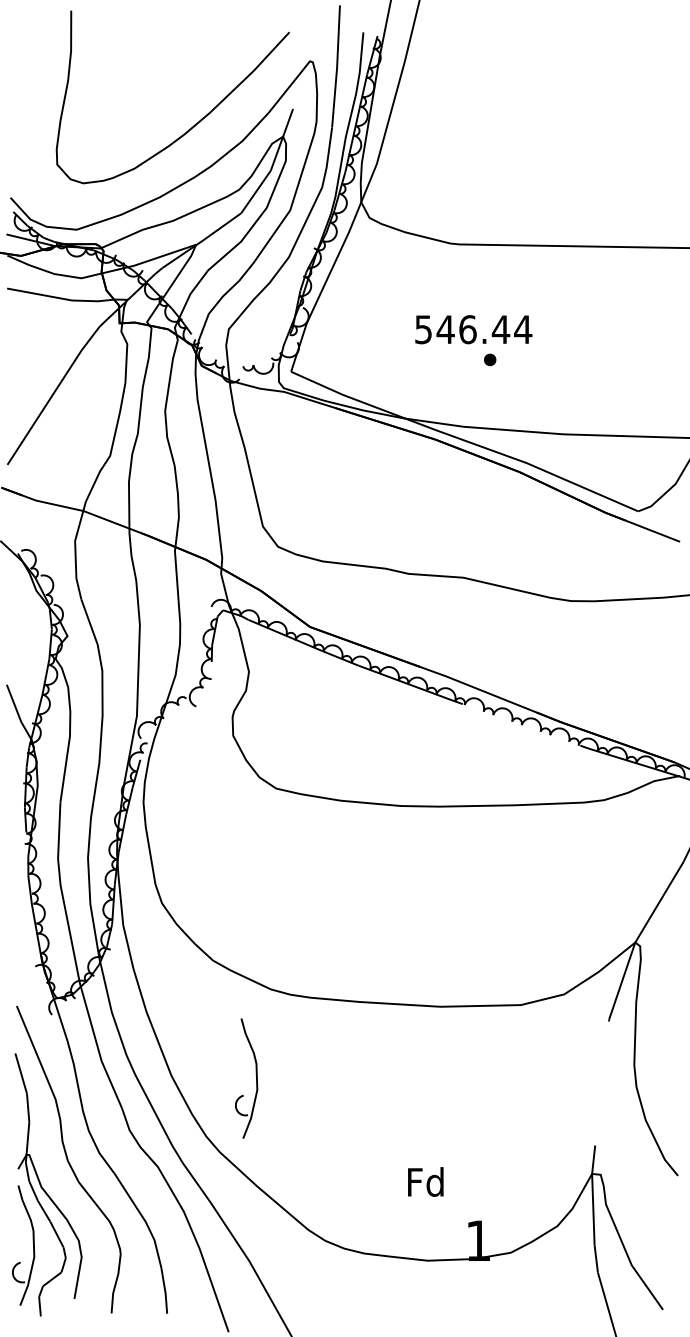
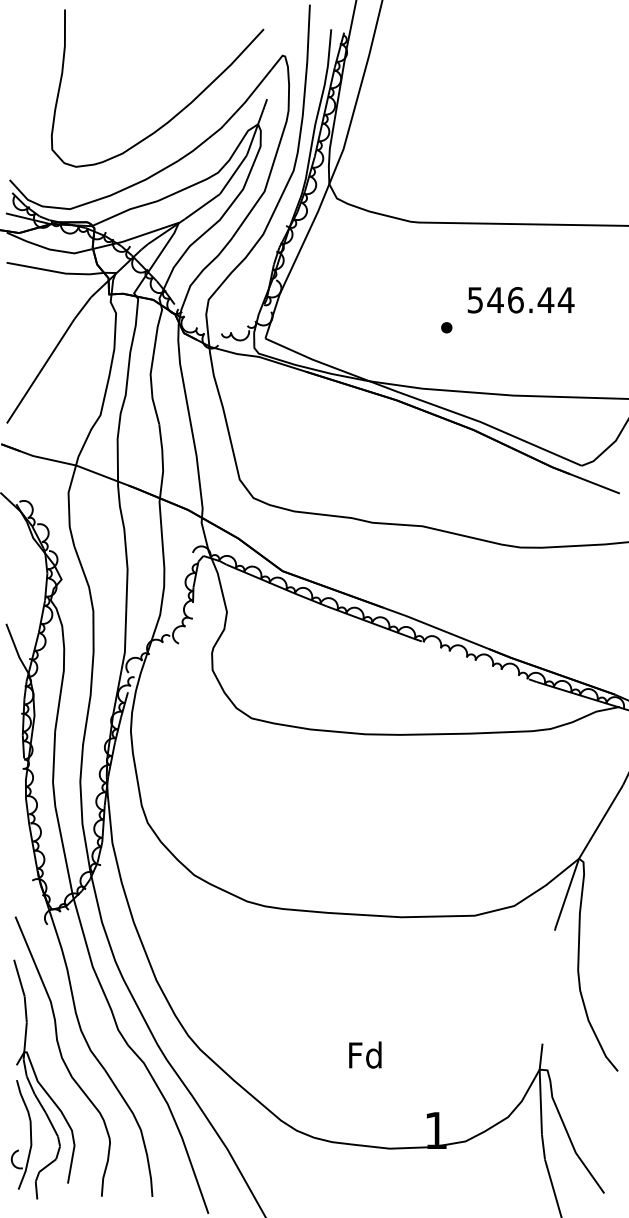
text: (473, 329) -> (520, 300), moved
part: (255, 1074) -> (232, 978), removed
text: (425, 1181) -> (365, 1054), moved

